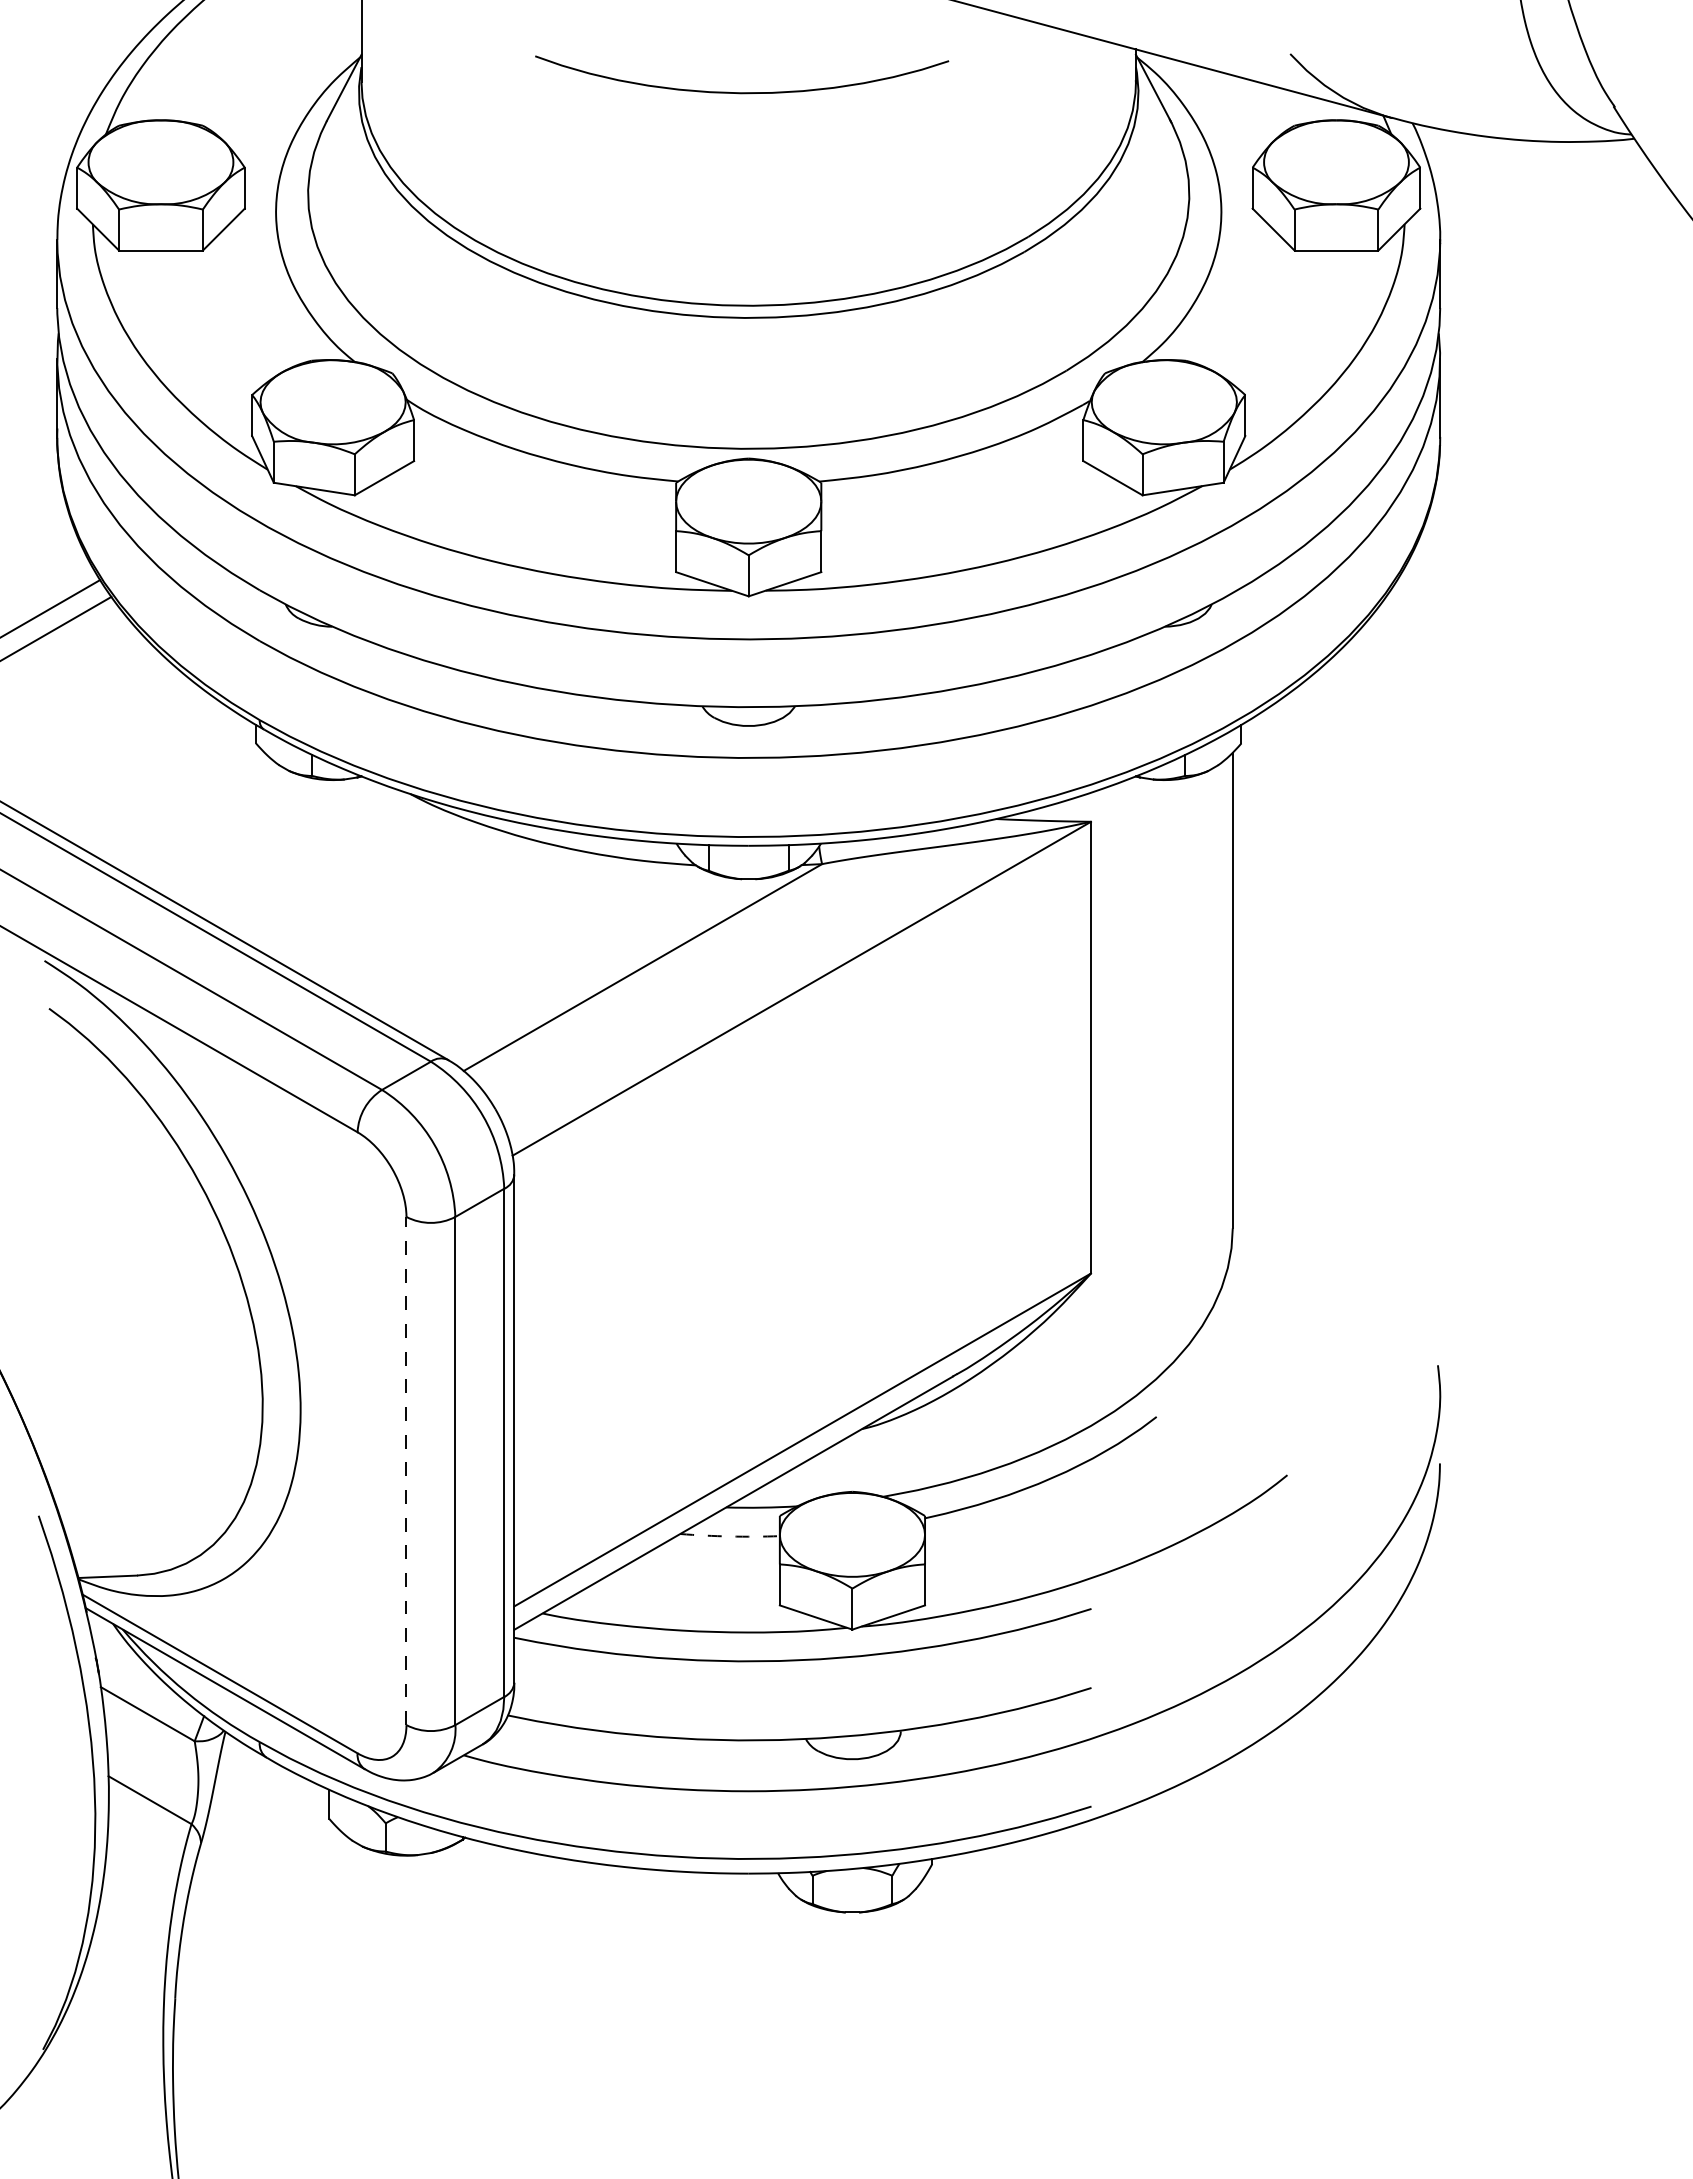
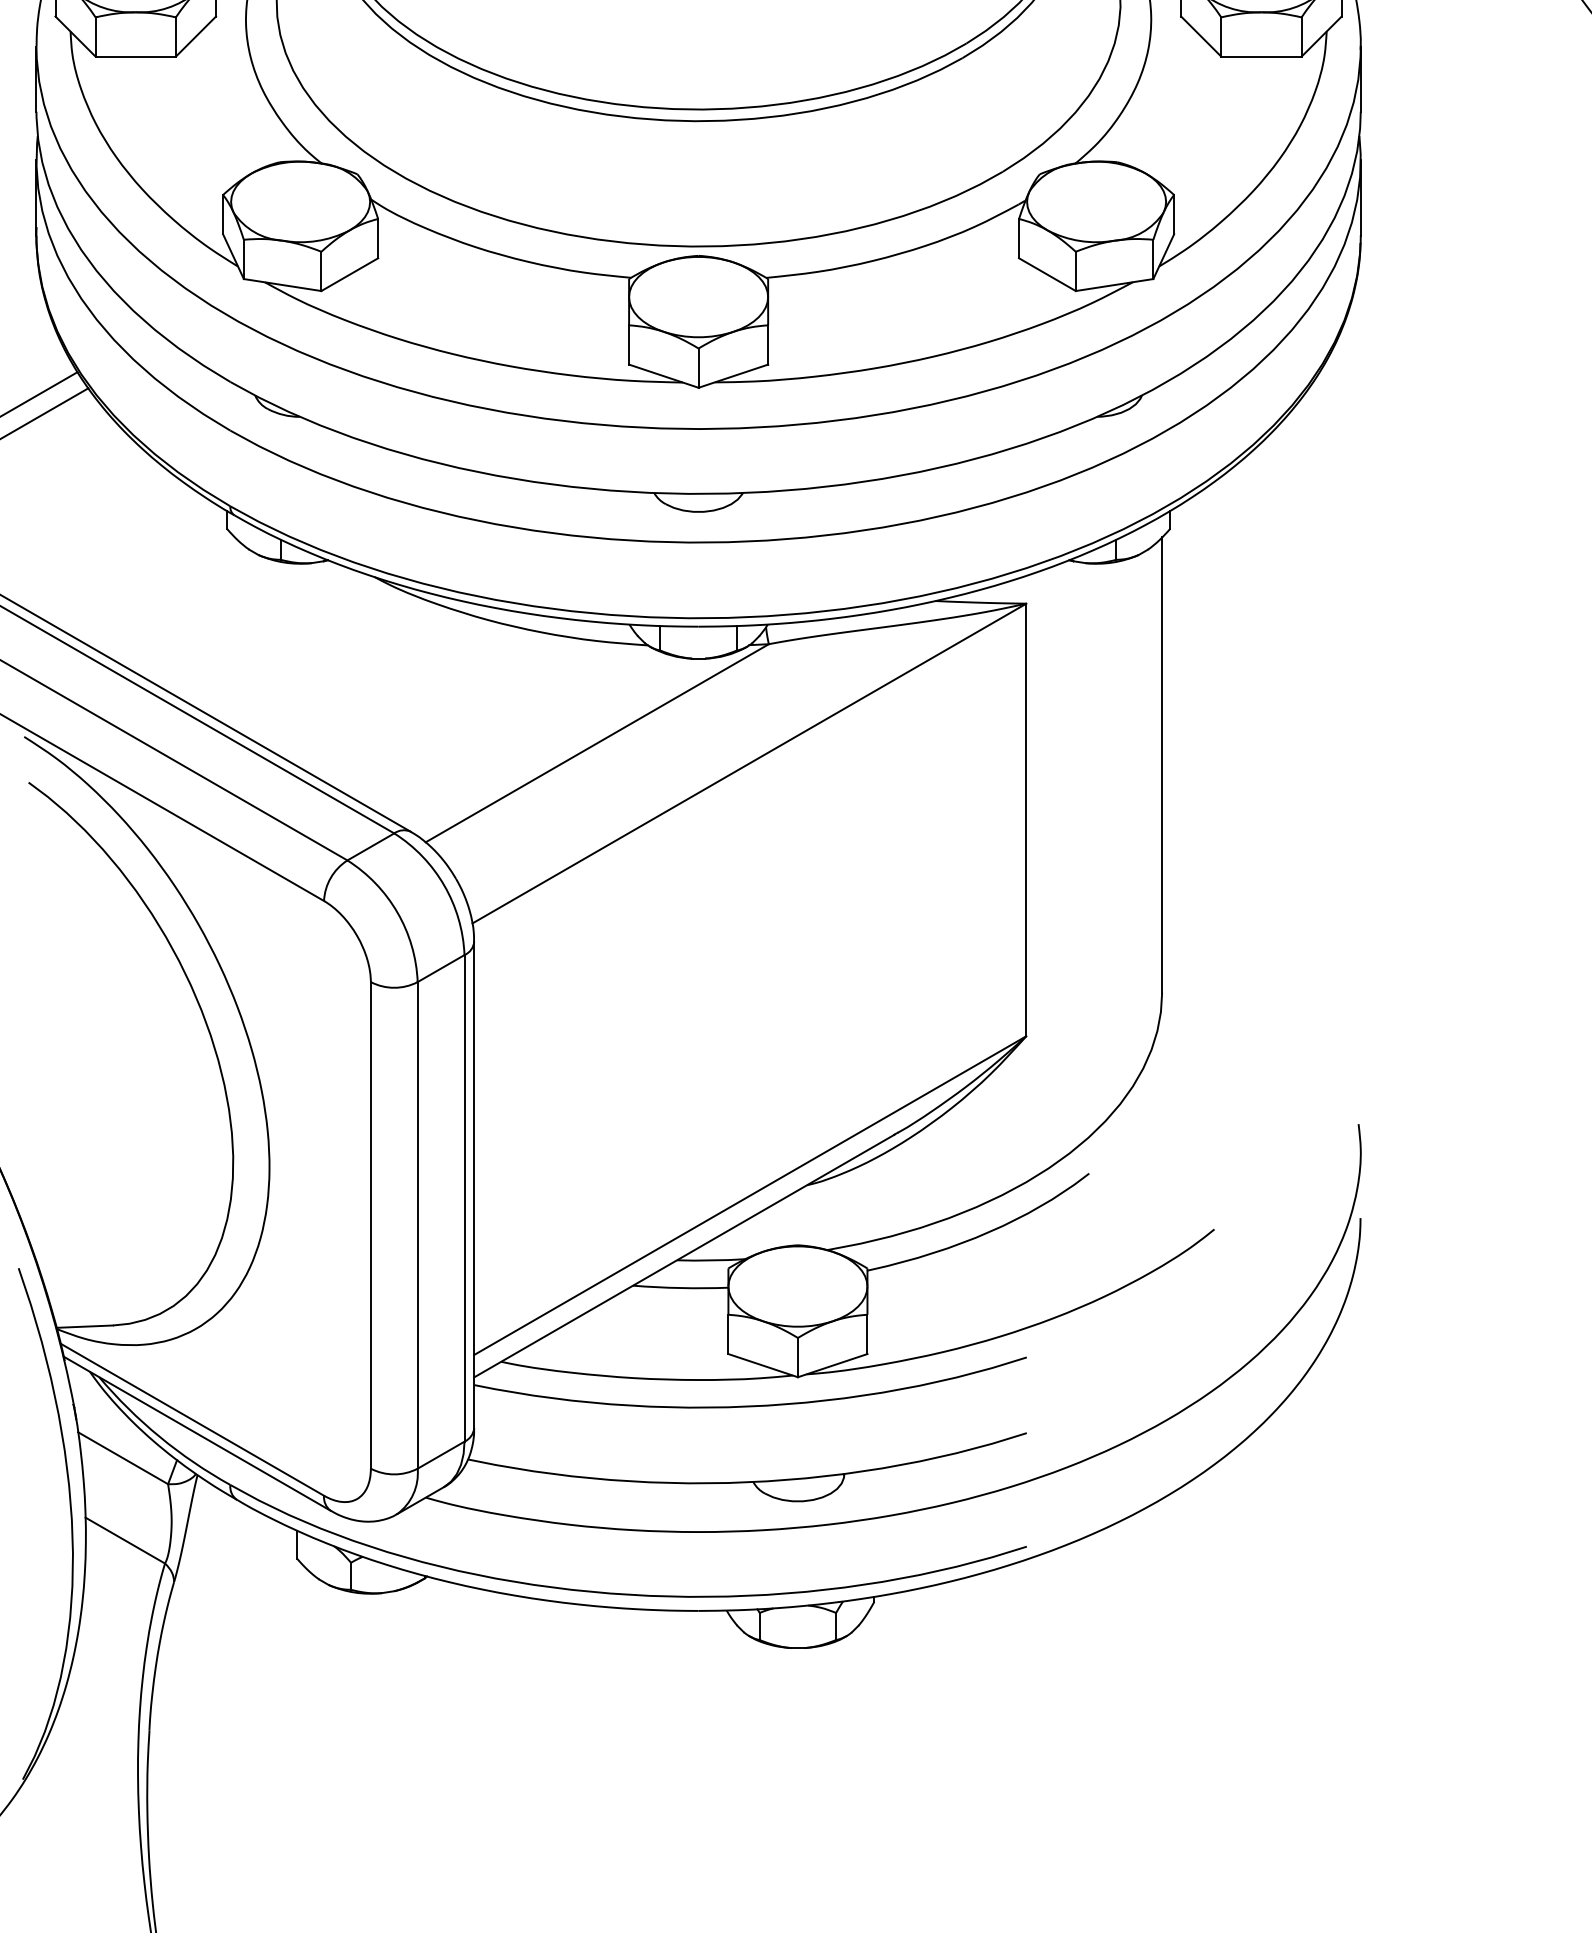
line: (406, 1470) -> (370, 1224), dashed -> solid
arc: (730, 1536) -> (681, 1288), dashed -> solid

